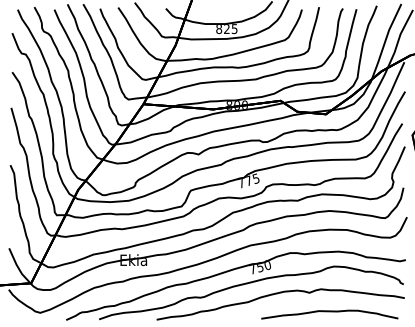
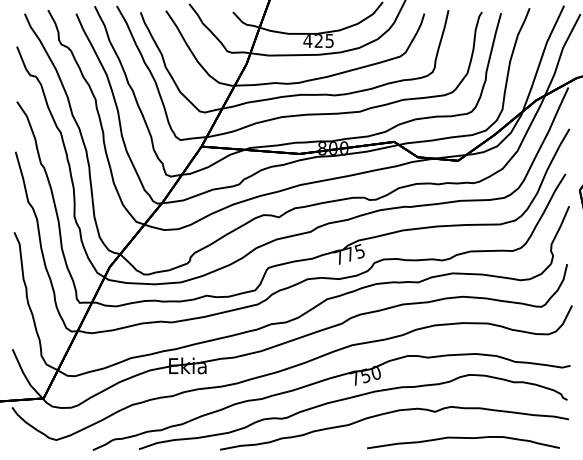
text: (218, 28) -> (307, 40), 825 -> 425

